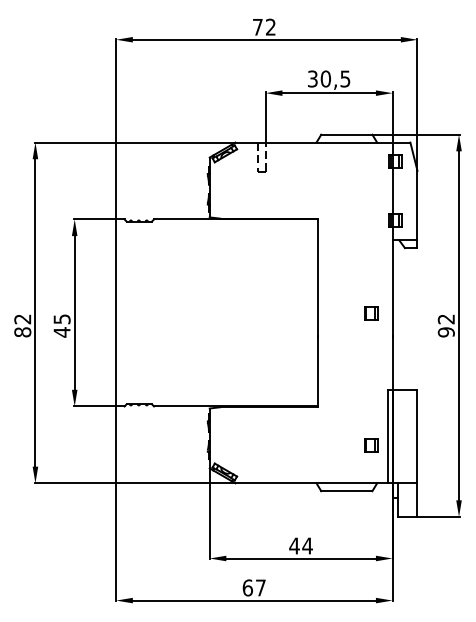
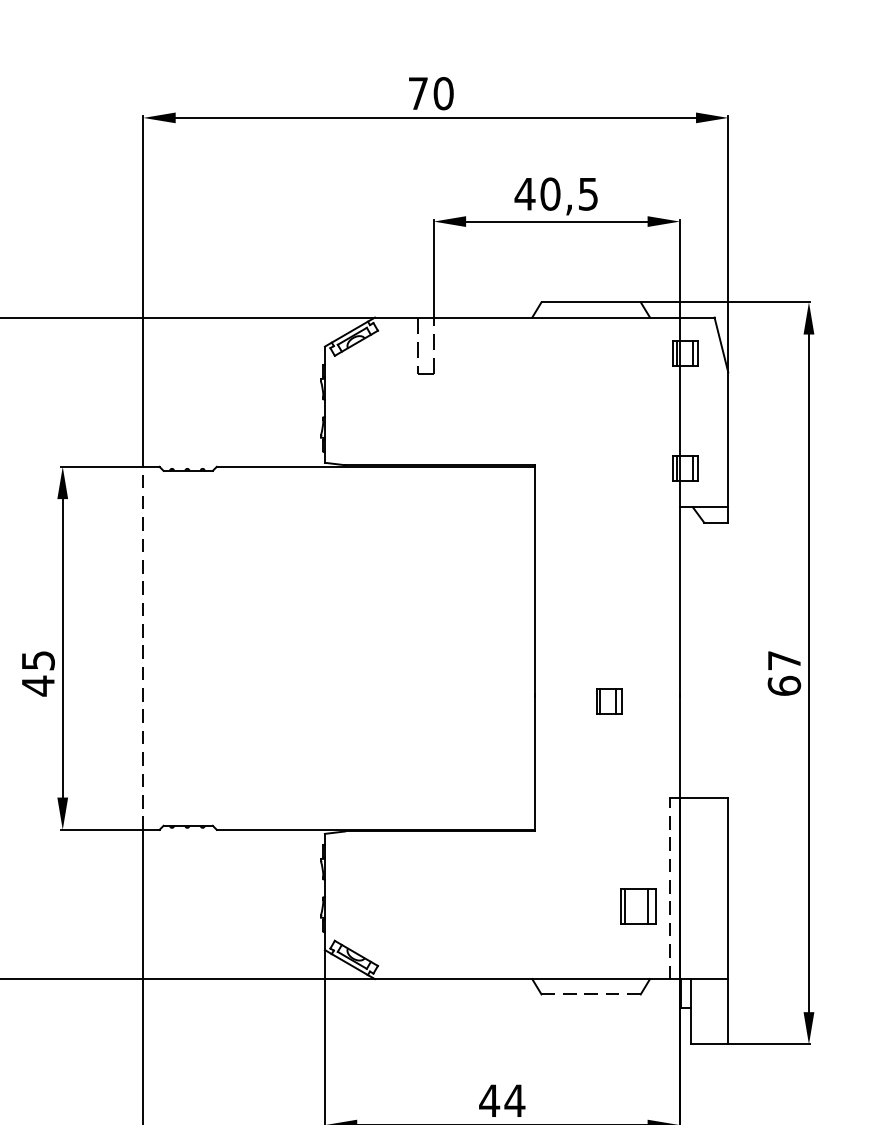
text: (270, 26) -> (442, 92), 72 -> 70
text: (312, 78) -> (524, 193), 30,5 -> 40,5
line: (116, 312) -> (143, 647), solid -> dashed
part: (371, 313) -> (609, 701), moved
text: (445, 325) -> (782, 672), 92 -> 67
line: (387, 436) -> (670, 888), solid -> dashed
part: (371, 445) -> (639, 905), size x1.4
line: (346, 491) -> (590, 995), solid -> dashed

